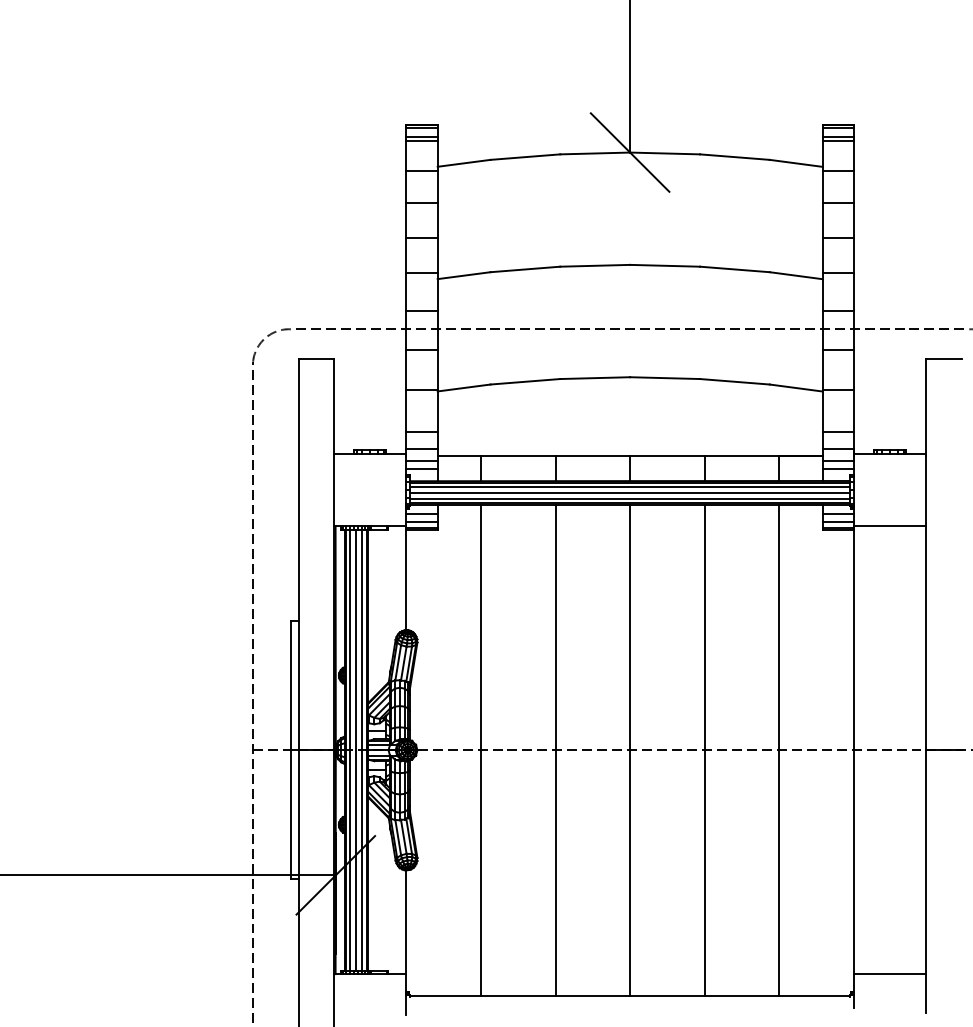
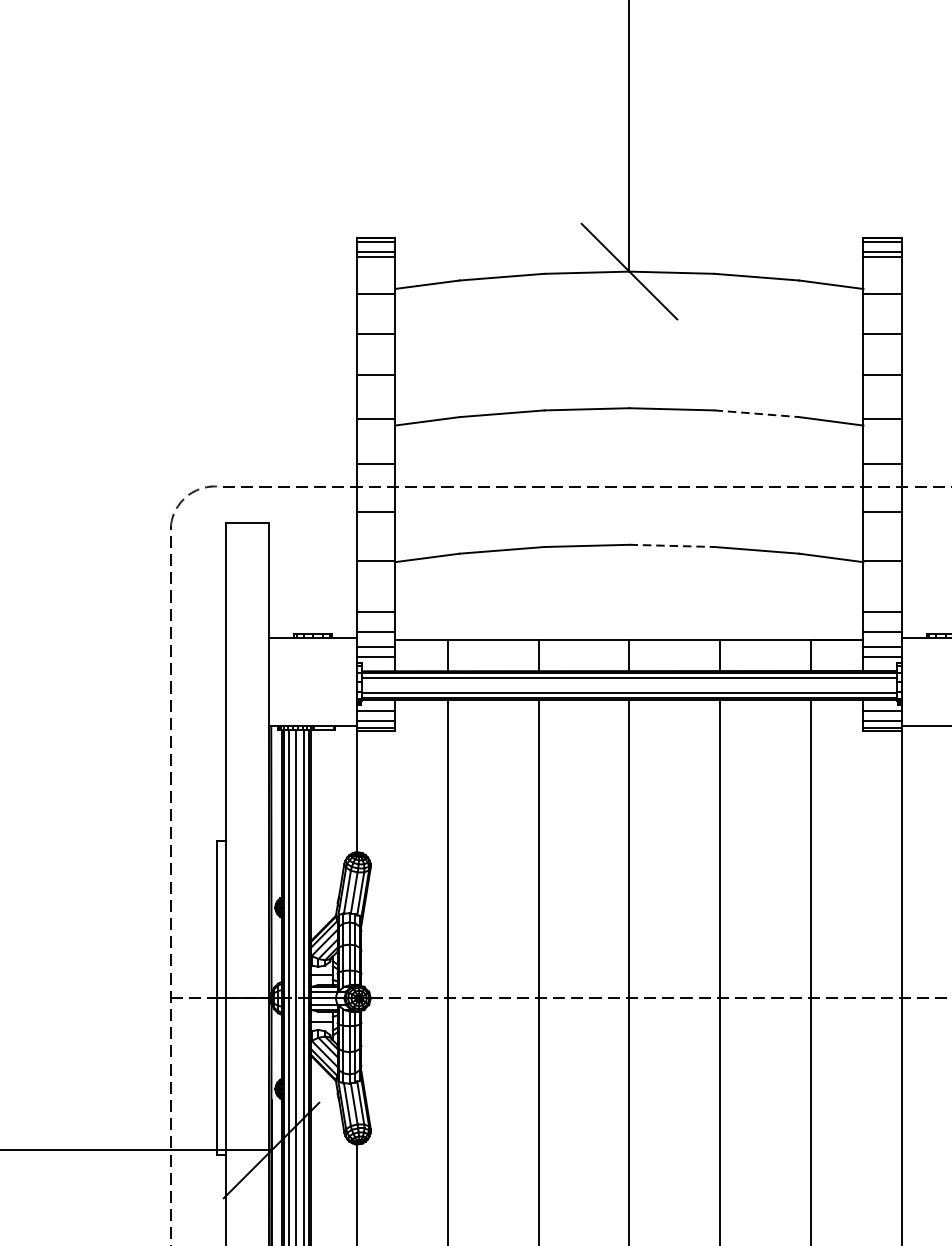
line: (734, 269) -> (756, 413), solid -> dashed
line: (665, 378) -> (672, 546), solid -> dashed
line: (630, 493) -> (629, 686), removed

